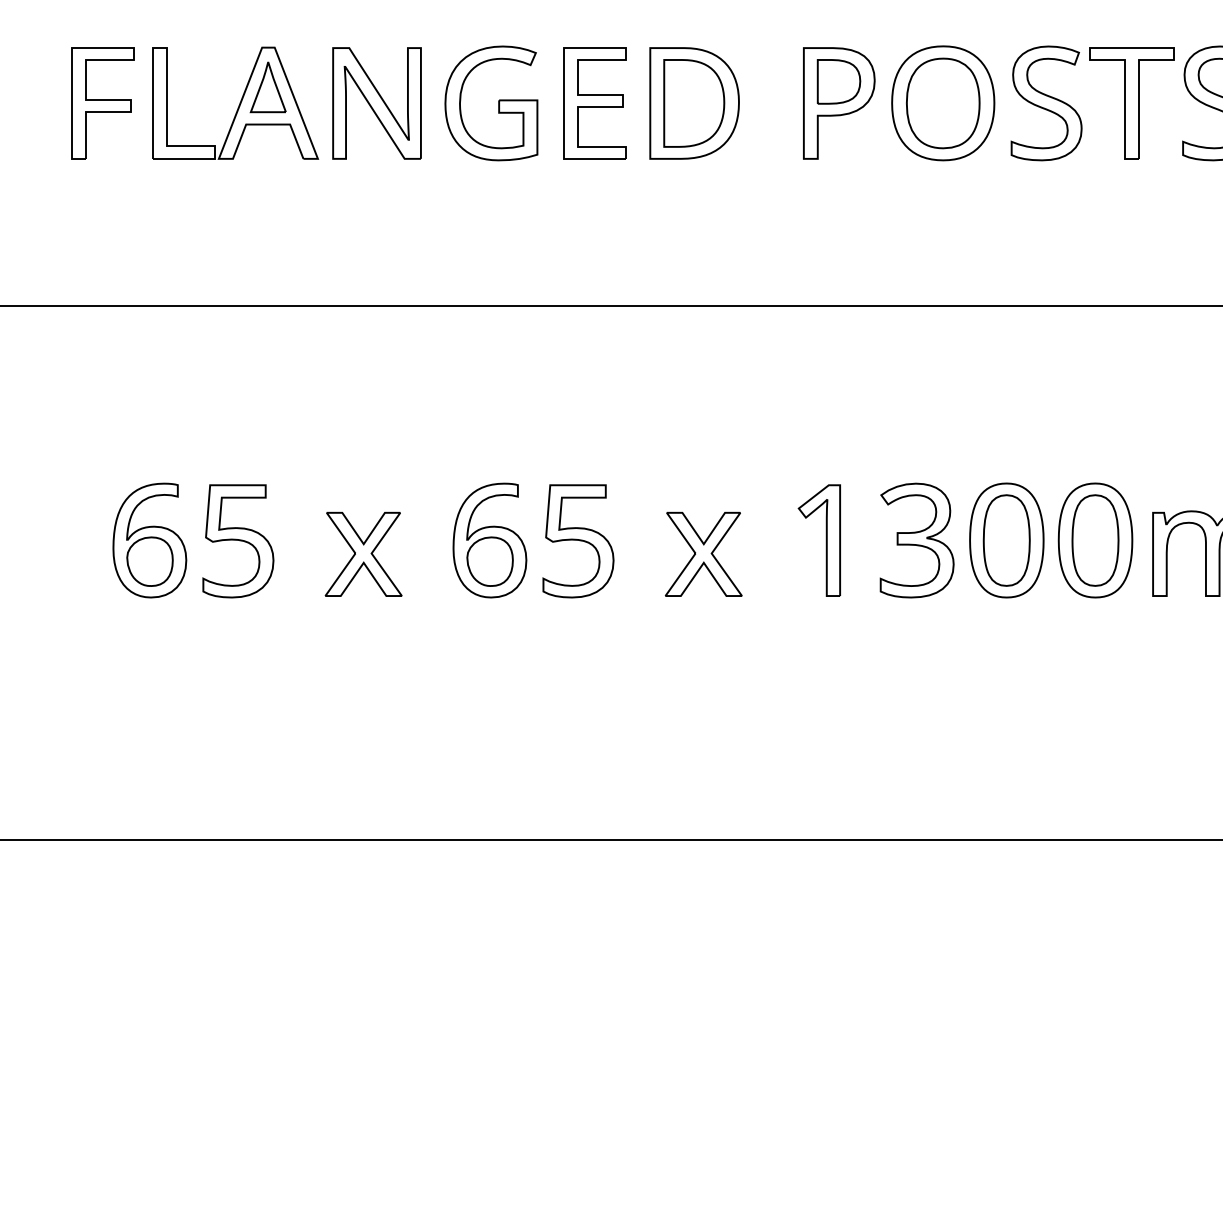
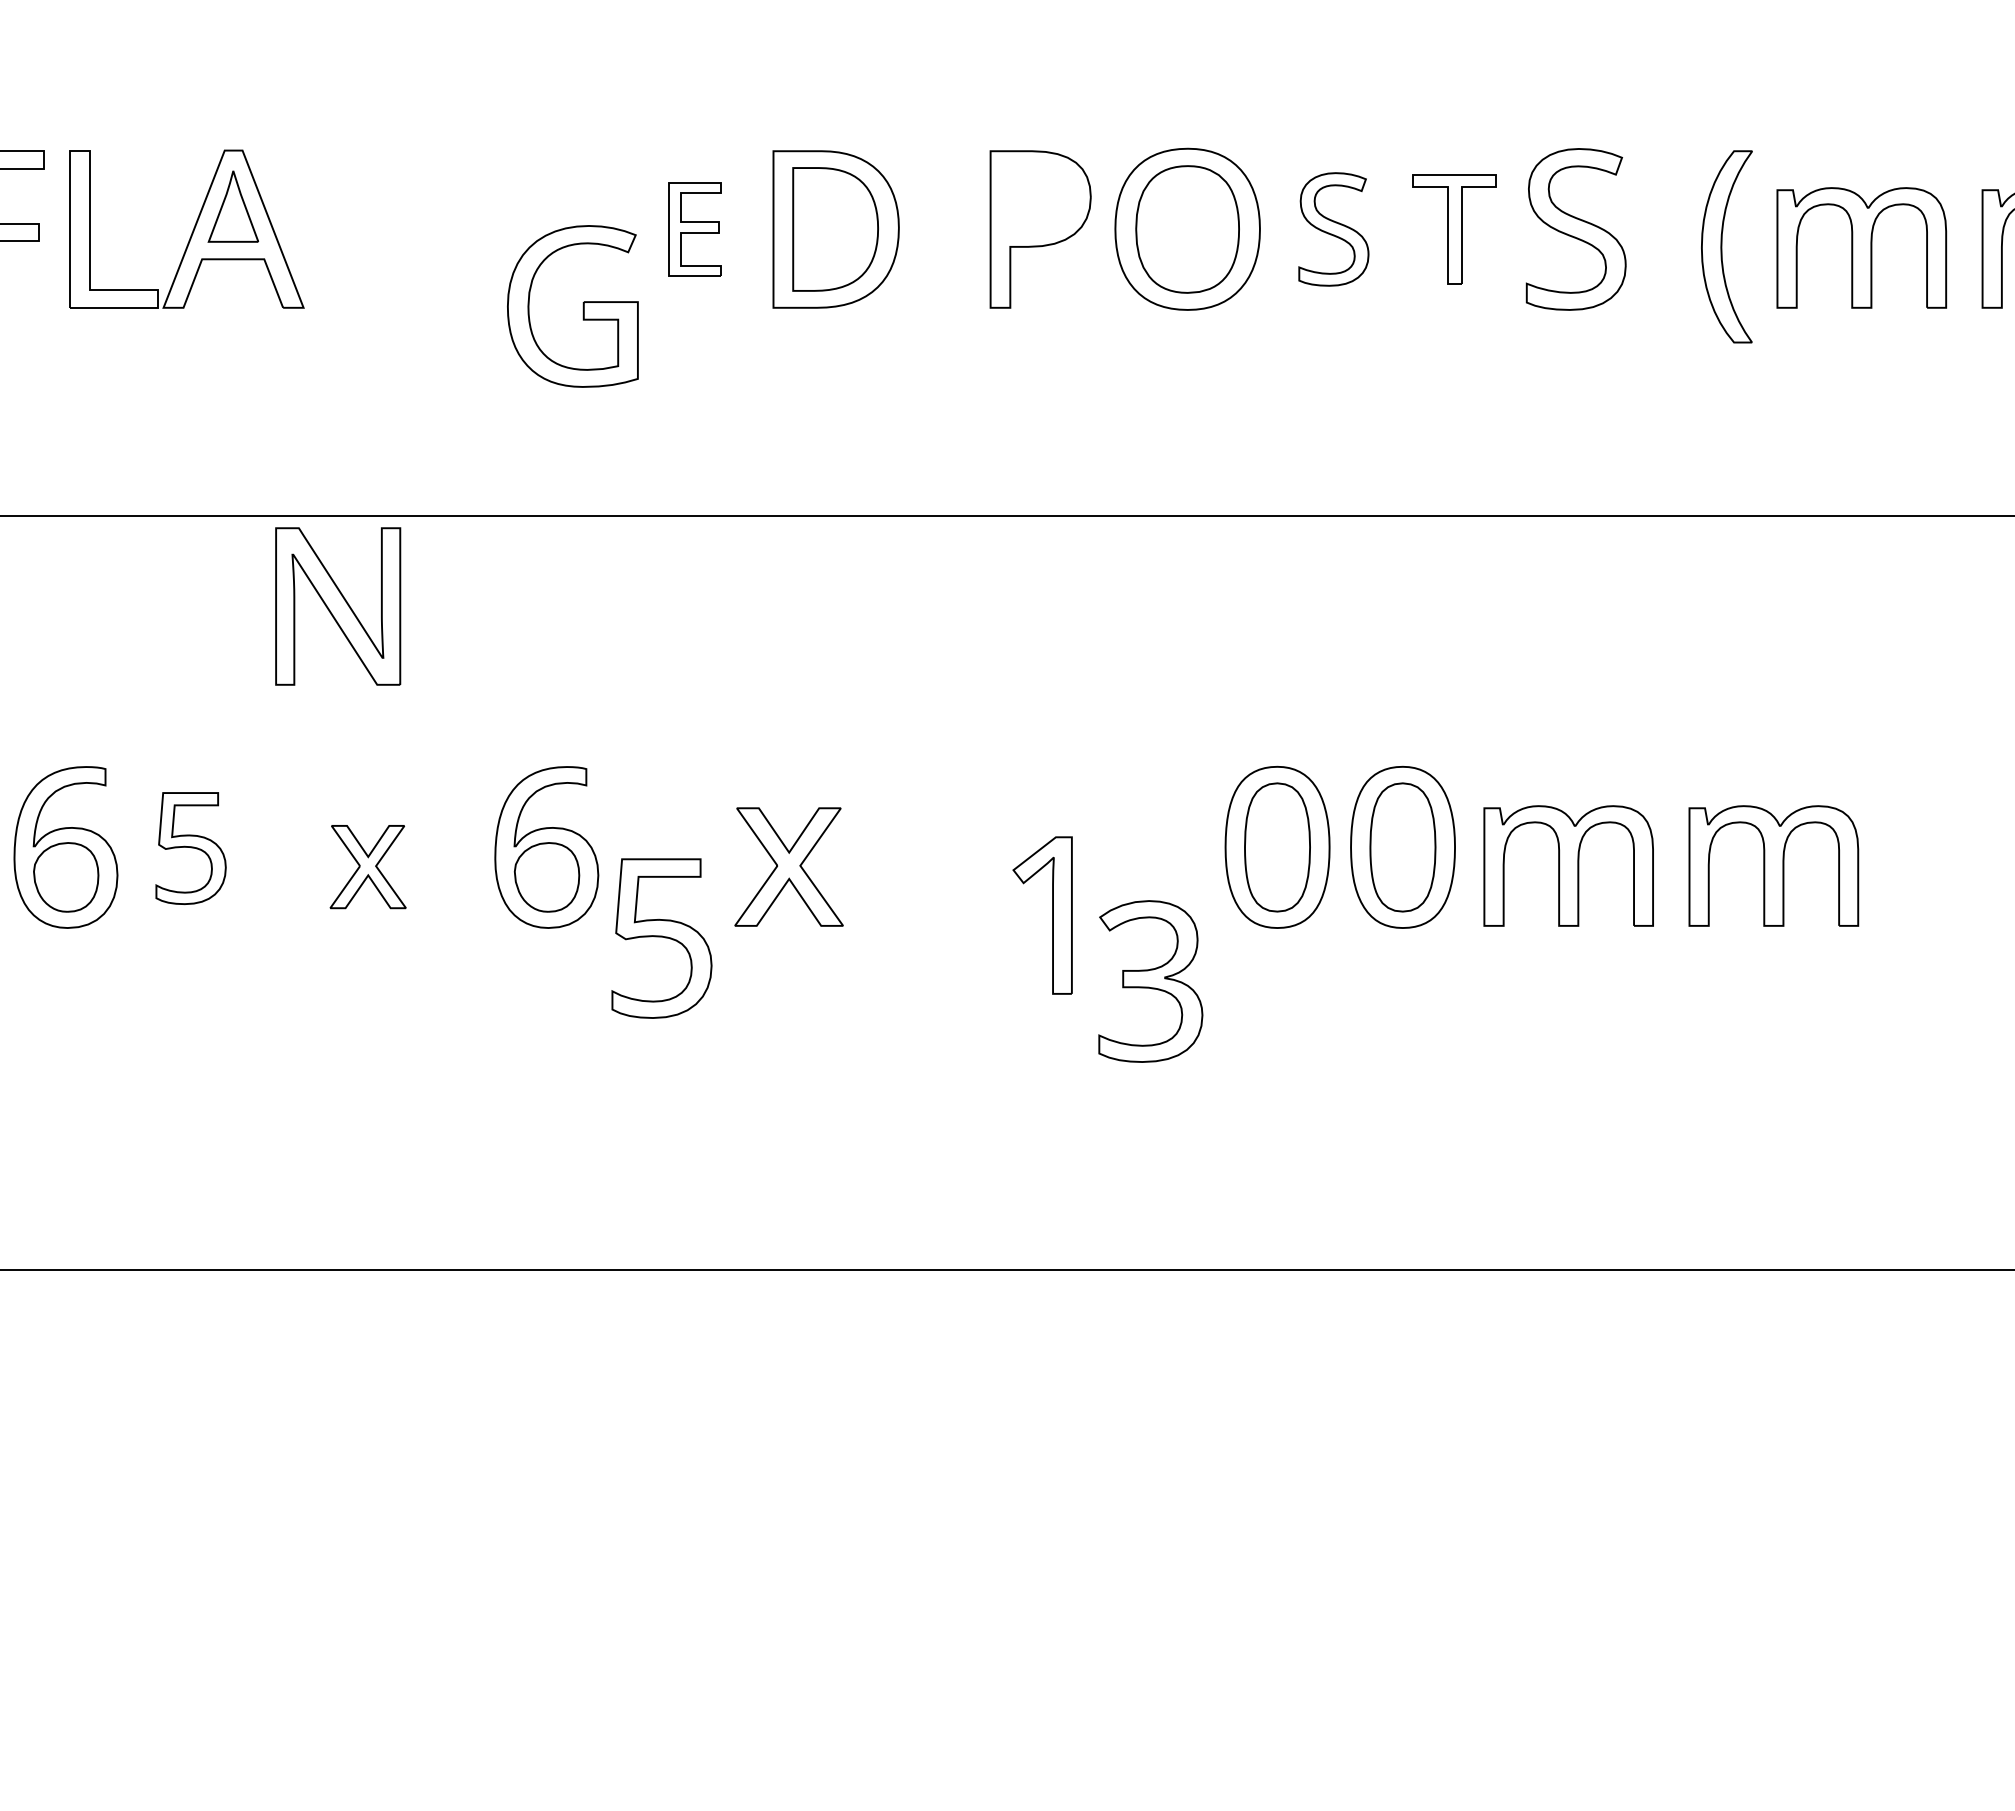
part: (839, 81) -> (1040, 198), removed
part: (377, 103) -> (338, 606), moved
part: (498, 103) -> (582, 306), moved
part: (594, 103) -> (694, 229), size x0.6
part: (1046, 103) -> (1333, 229), size x0.7
part: (1131, 103) -> (1454, 229), size x0.7
part: (826, 540) -> (1052, 915), moved
part: (916, 540) -> (1150, 981), moved
part: (237, 541) -> (190, 848), size x0.7
part: (578, 541) -> (661, 938), moved
part: (363, 554) -> (367, 866), size x0.7
part: (703, 554) -> (788, 866), moved

